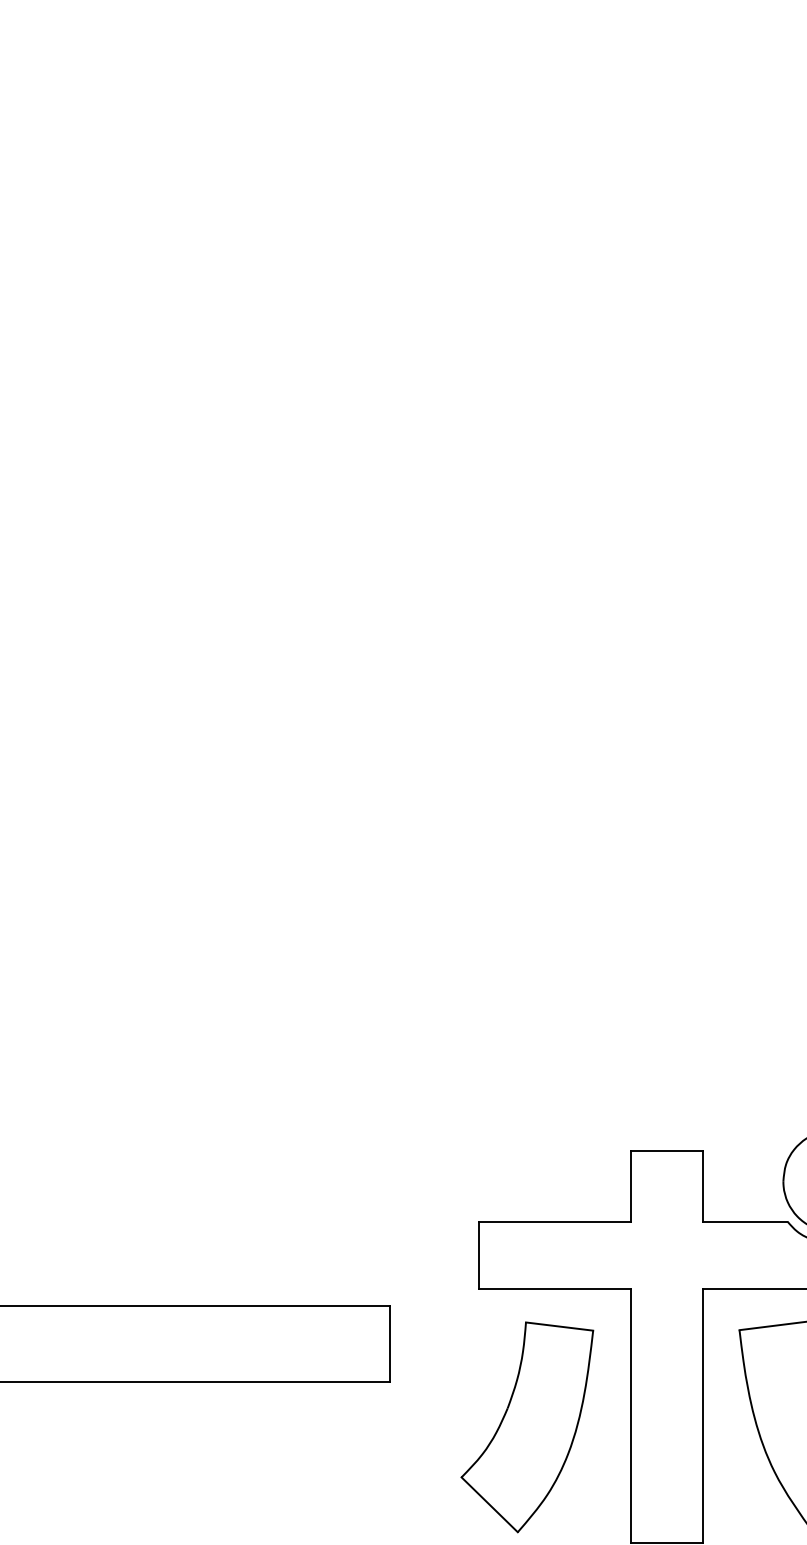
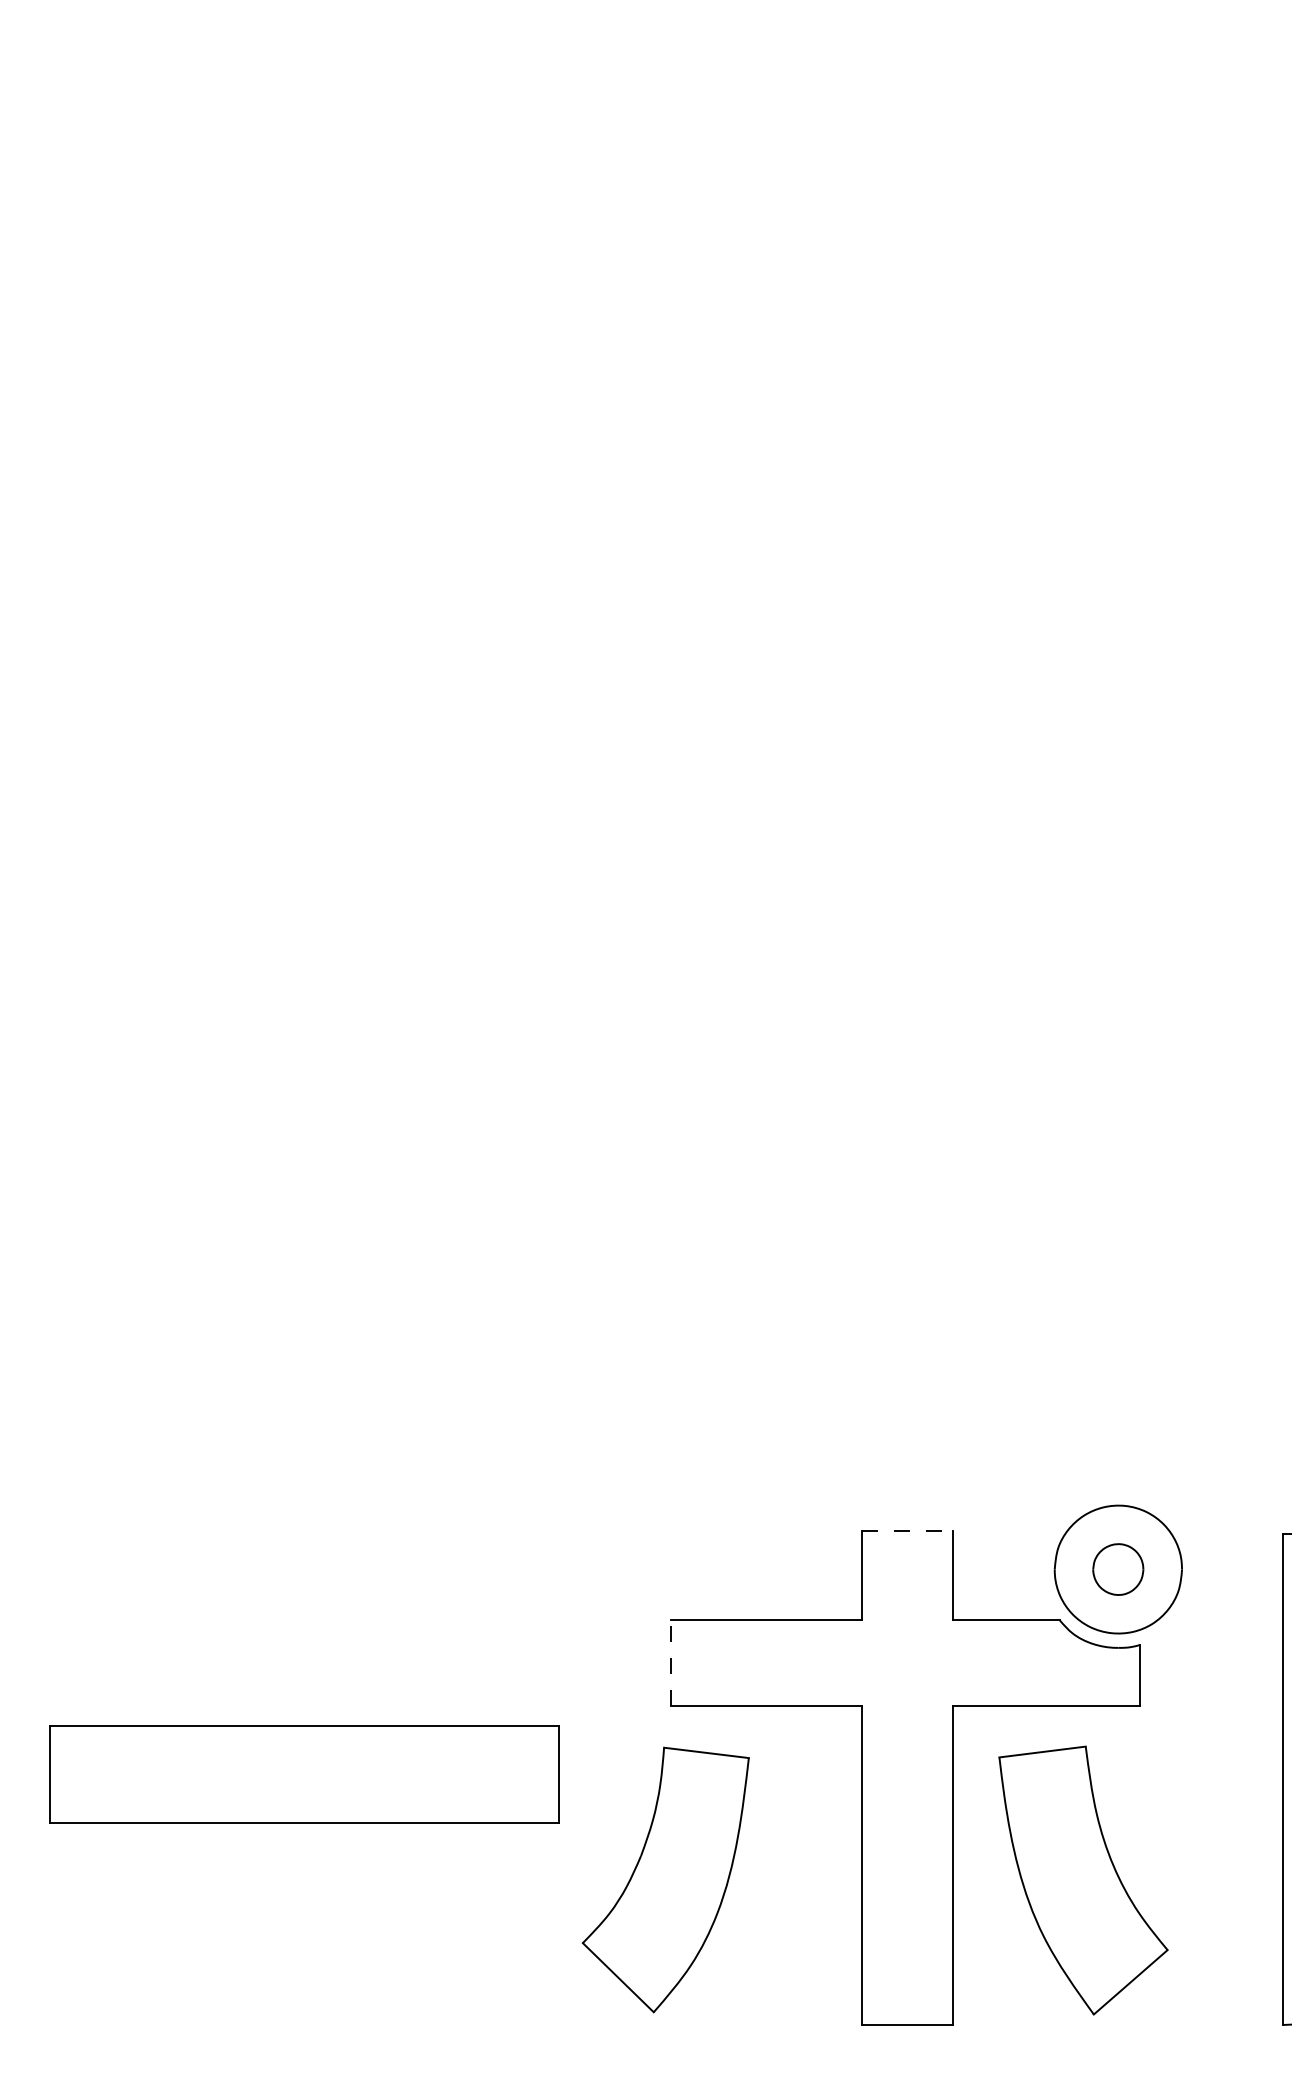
line: (666, 1150) -> (907, 1530), solid -> dashed
line: (478, 1254) -> (670, 1662), solid -> dashed
part: (527, 1426) -> (665, 1879), moved

